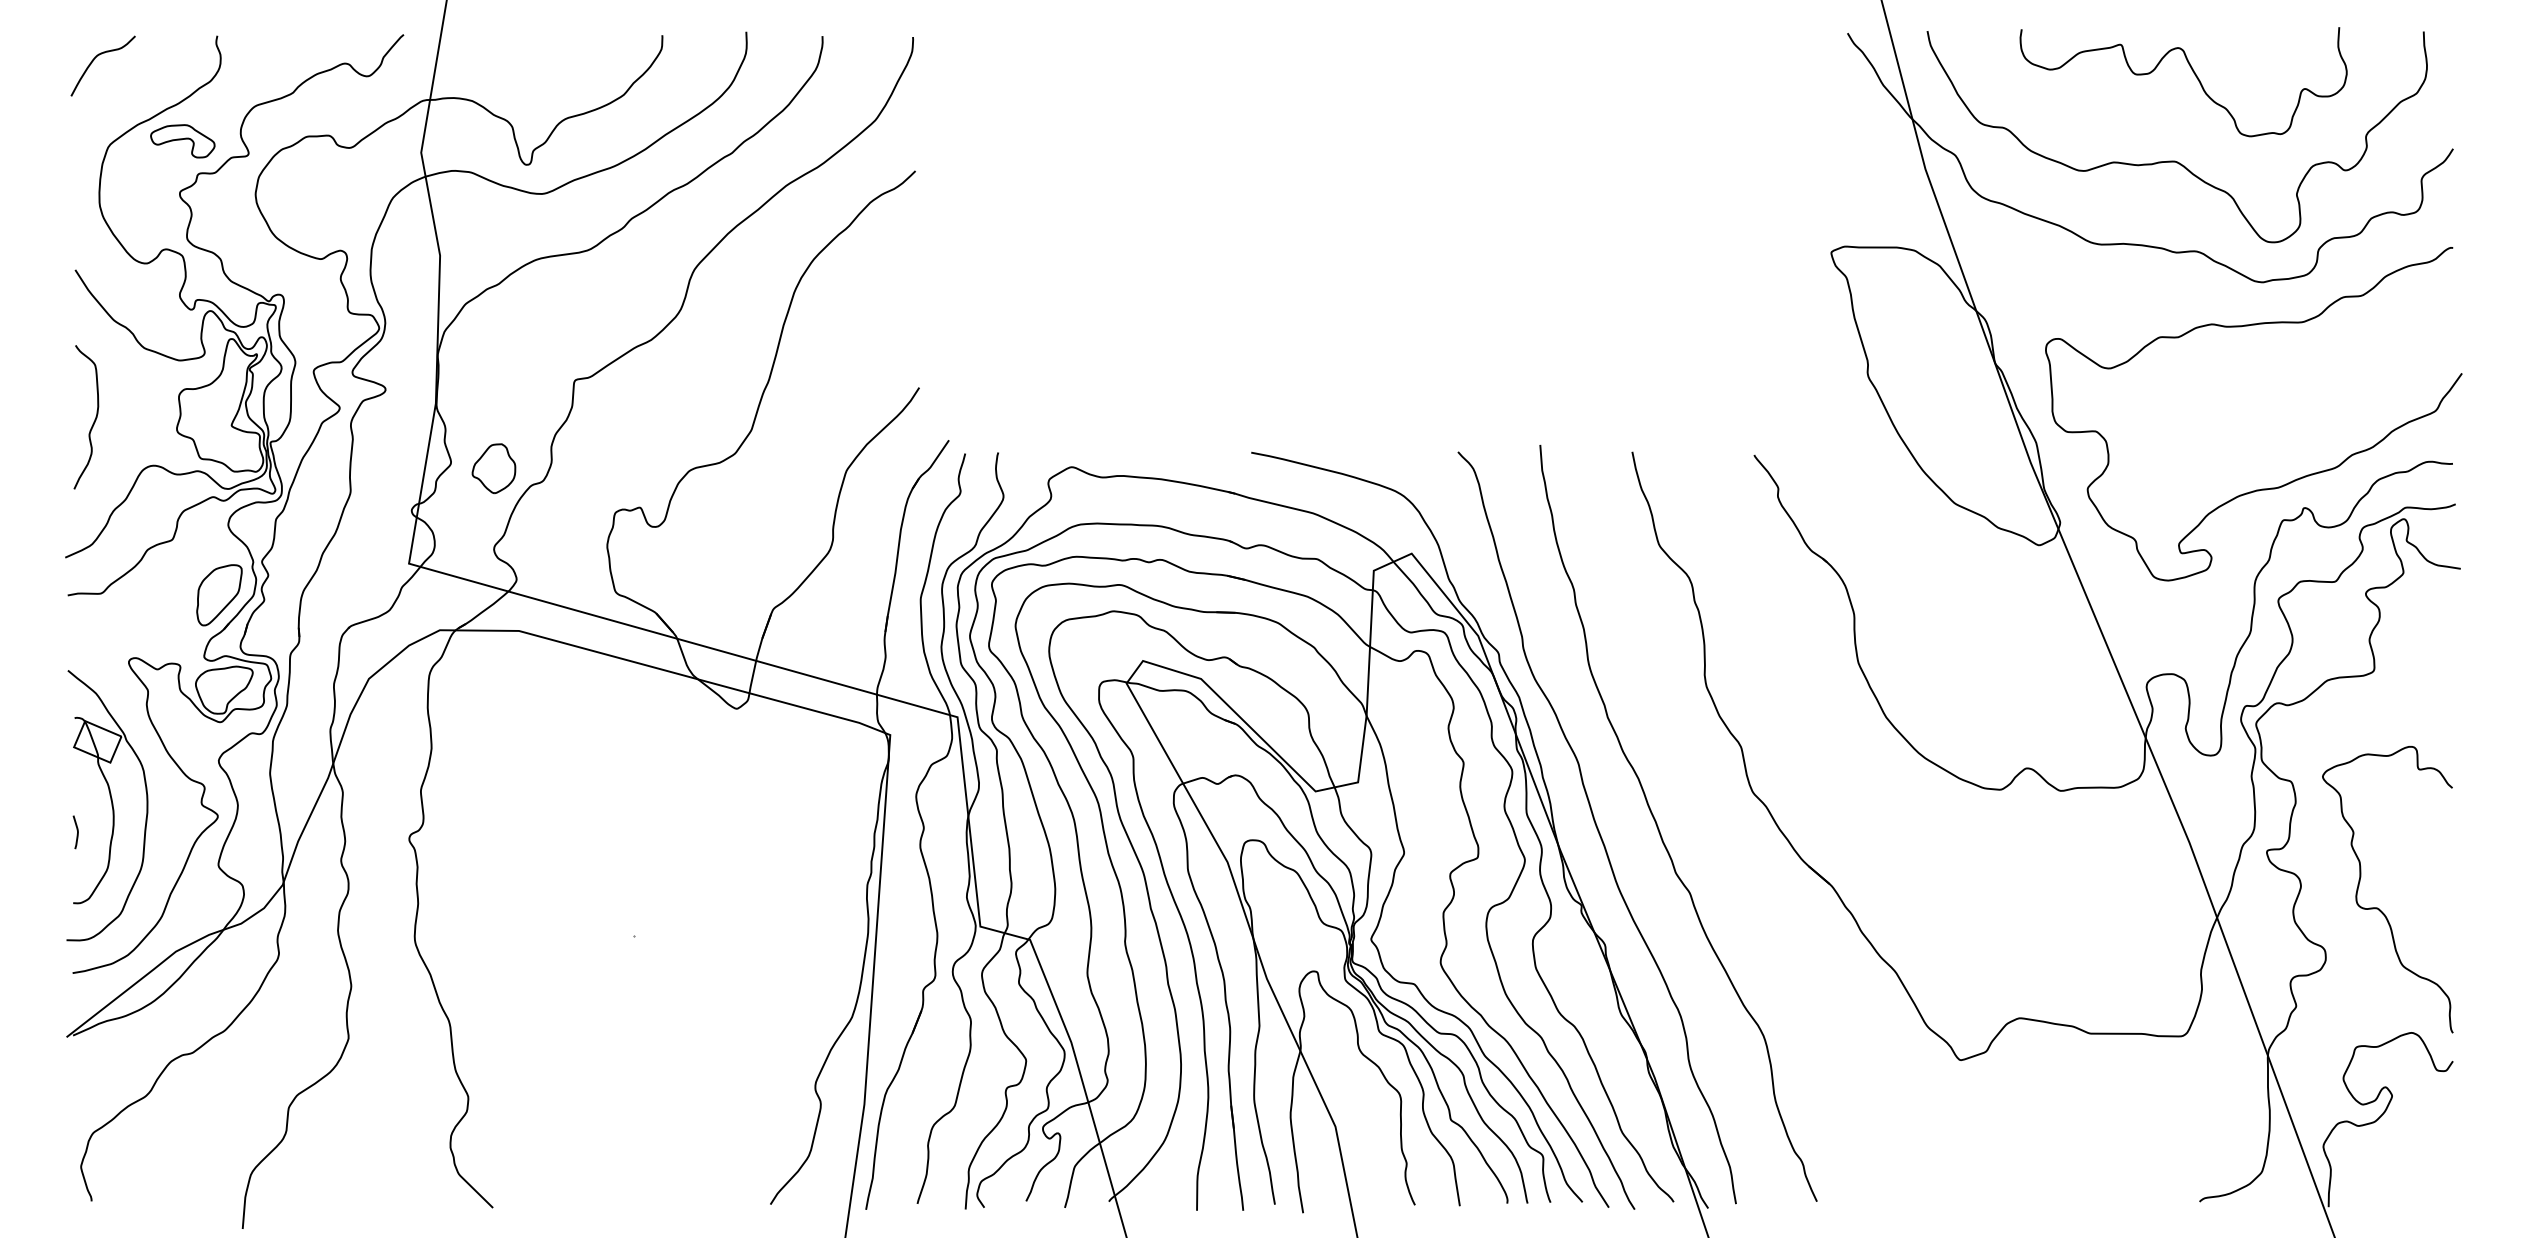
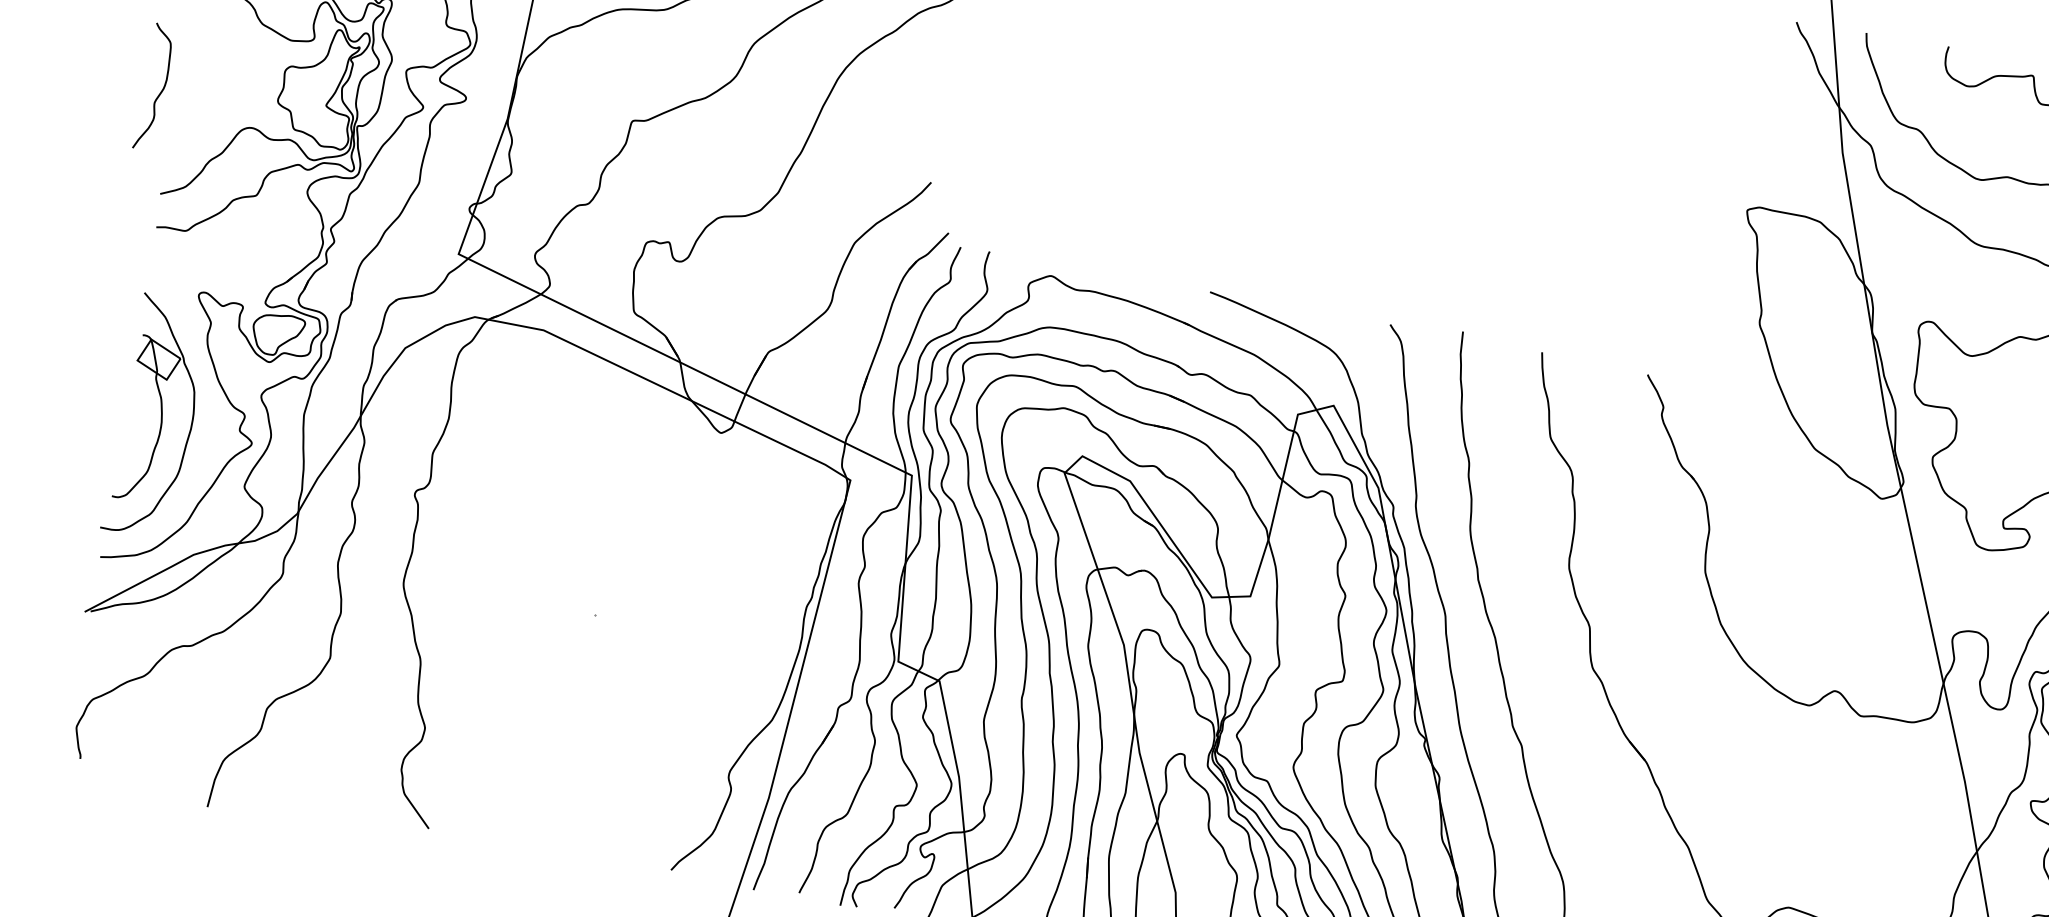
curve: (93, 421) -> (160, 92), moved
part: (493, 468) -> (547, 184), removed
part: (219, 595) -> (288, 251), removed
curve: (77, 832) -> (126, 435), removed

